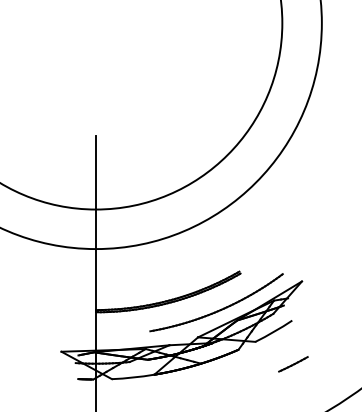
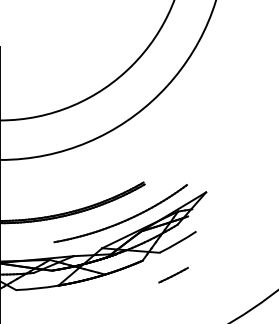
line: (293, 364) -> (173, 275), moved

